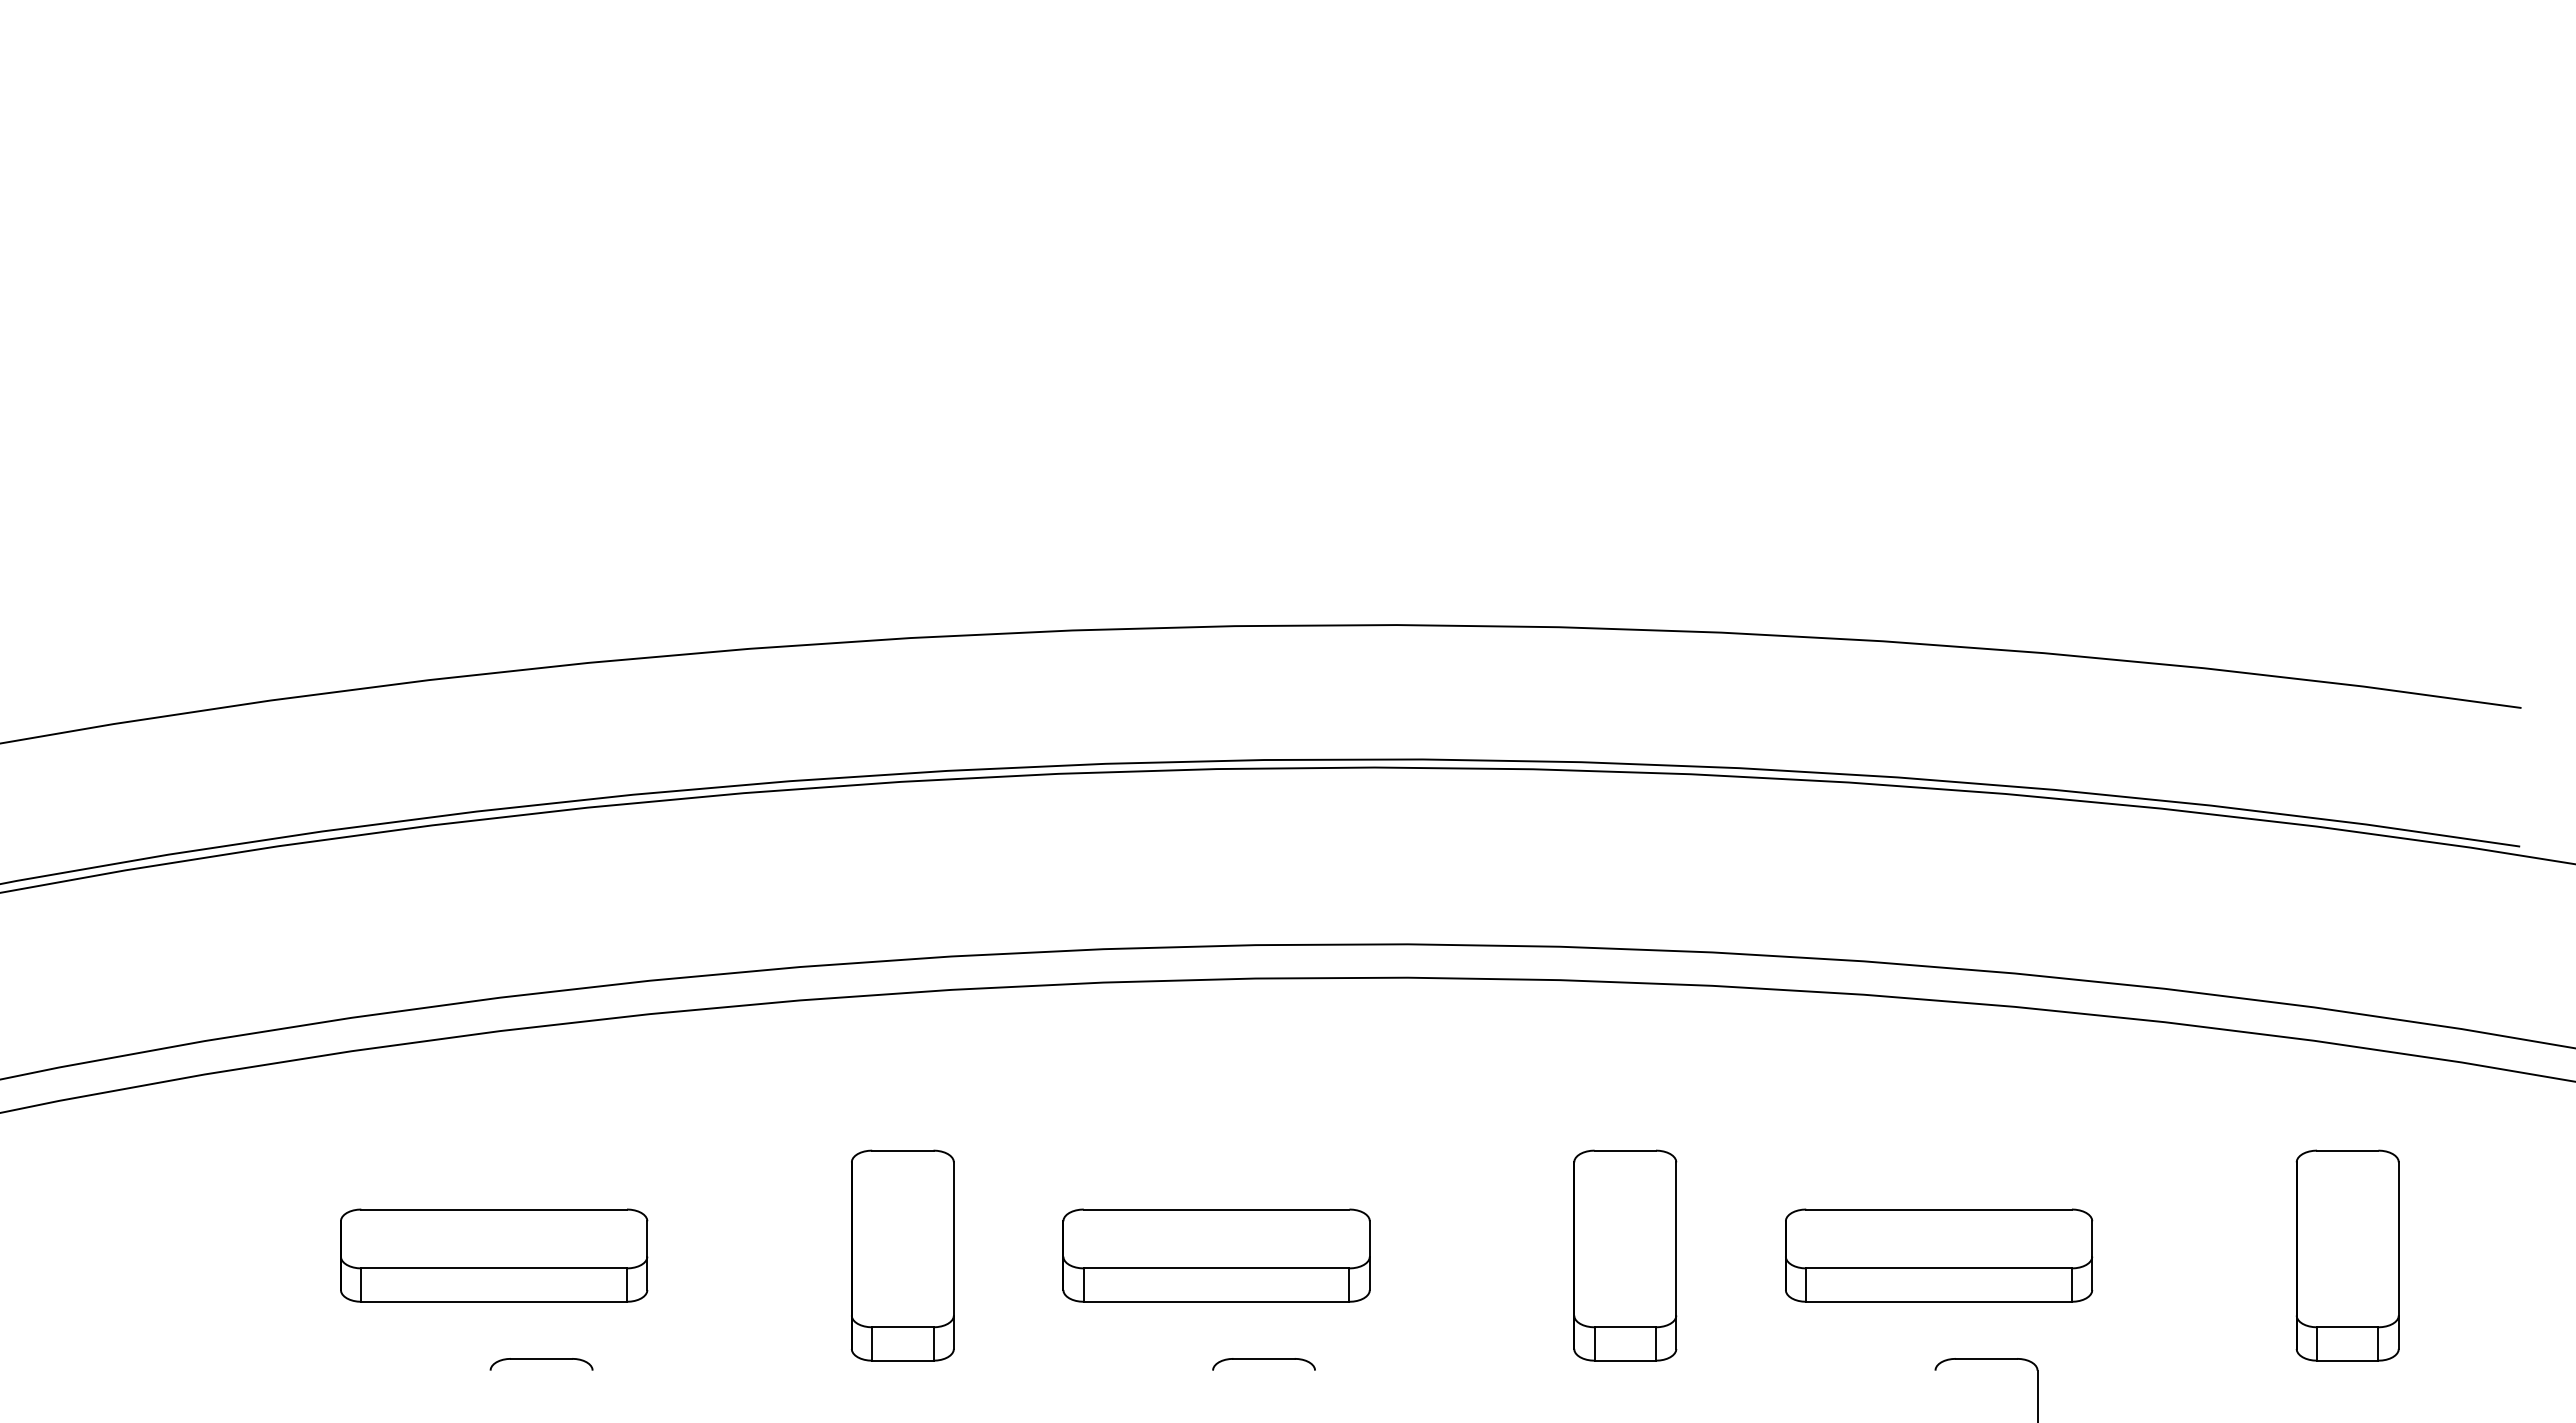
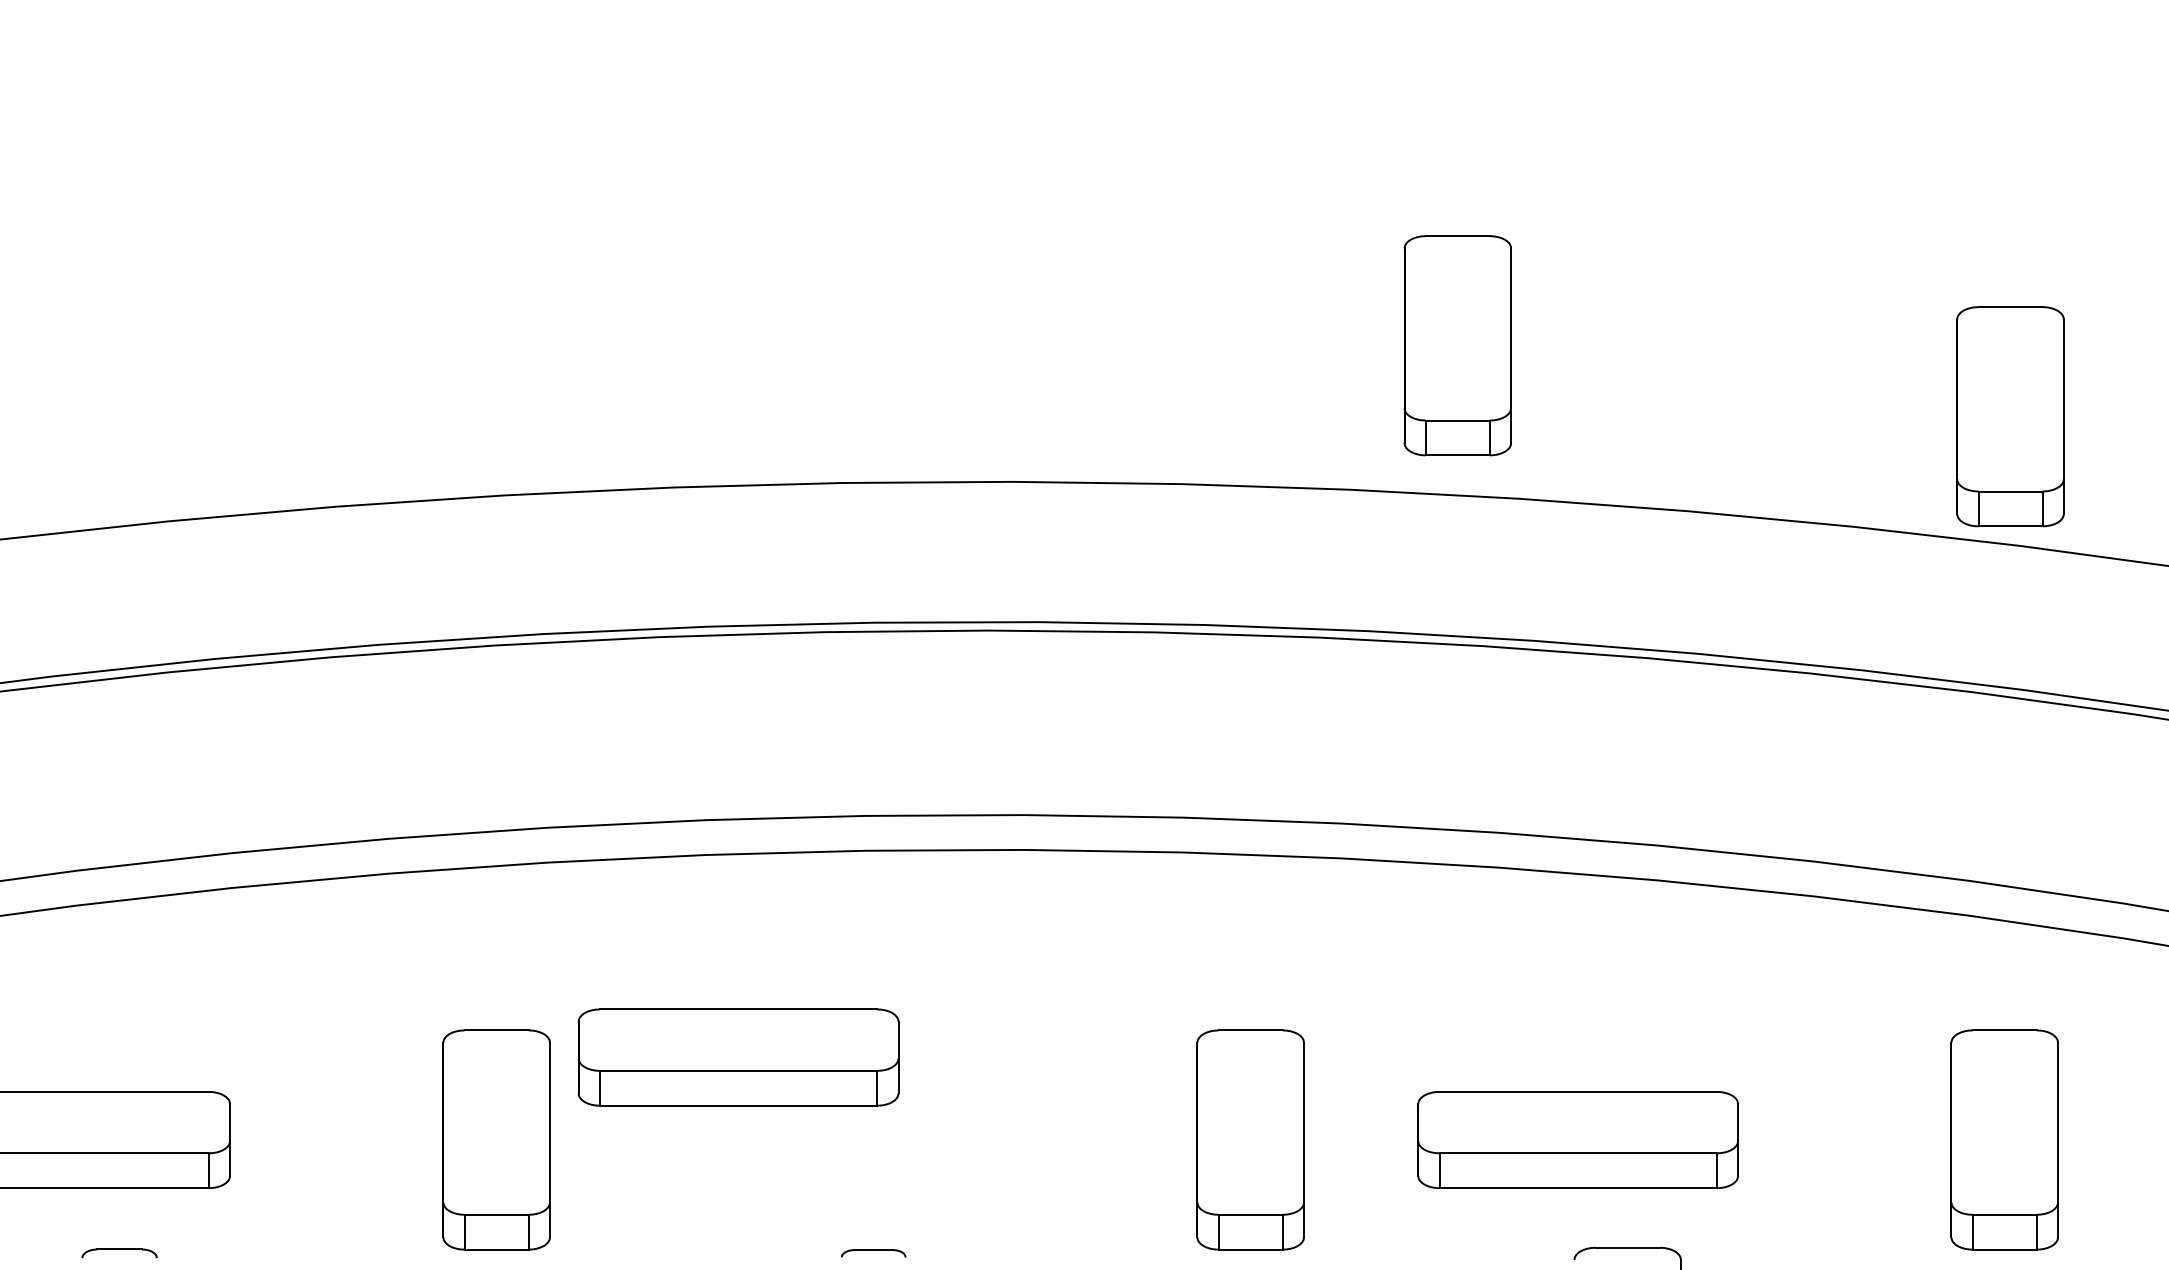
part: (1823, 494) -> (1457, 345), added
part: (2353, 562) -> (2010, 416), added
part: (1216, 1255) -> (738, 1057), moved
part: (541, 1364) -> (119, 1253), size x0.7
part: (1263, 1364) -> (873, 1253), size x0.6

